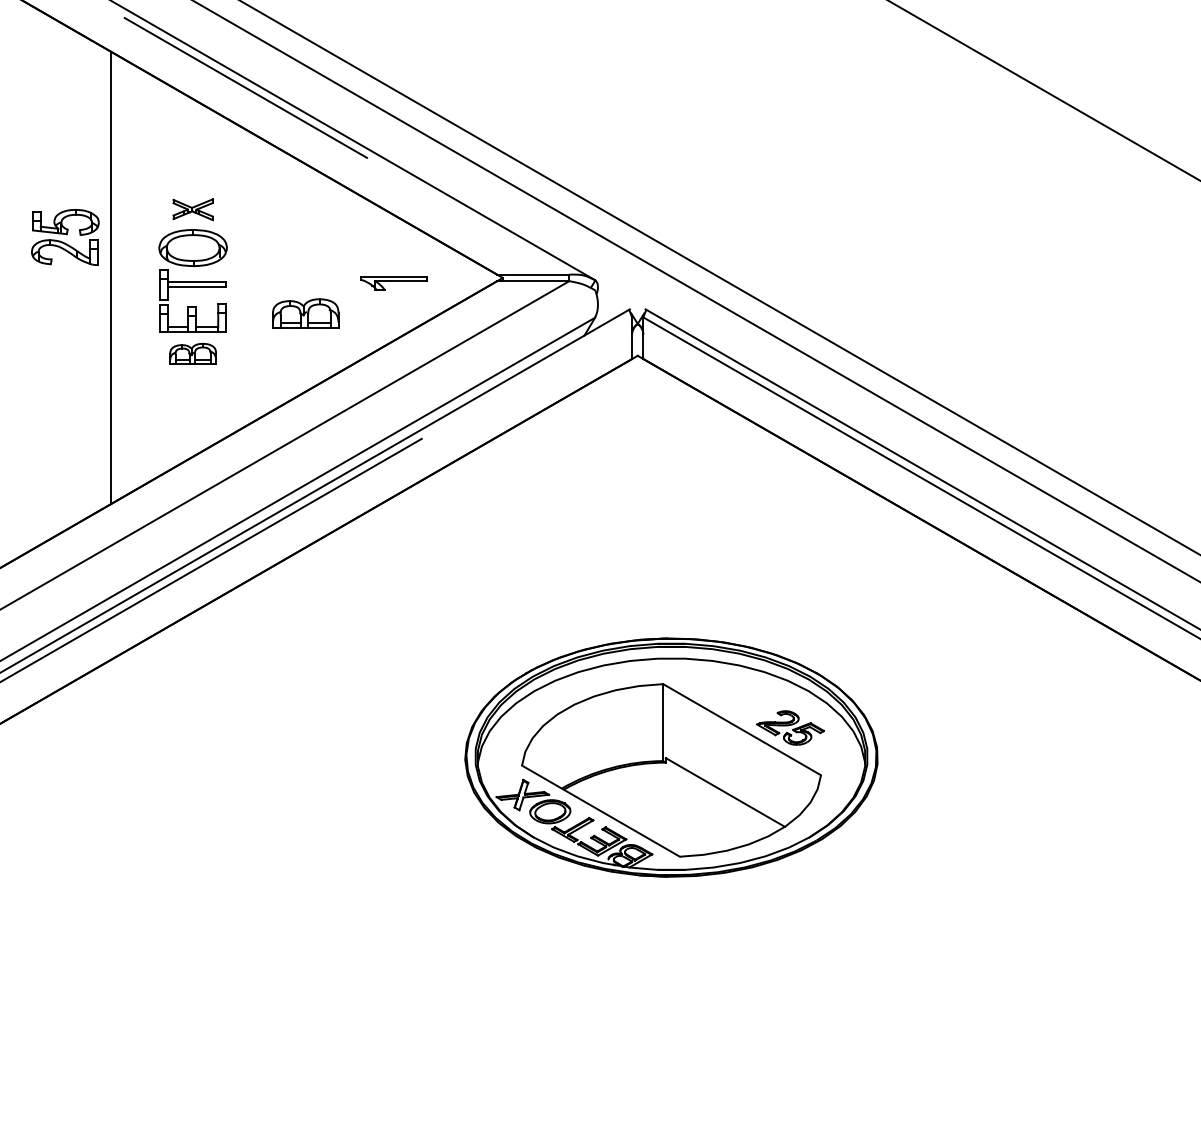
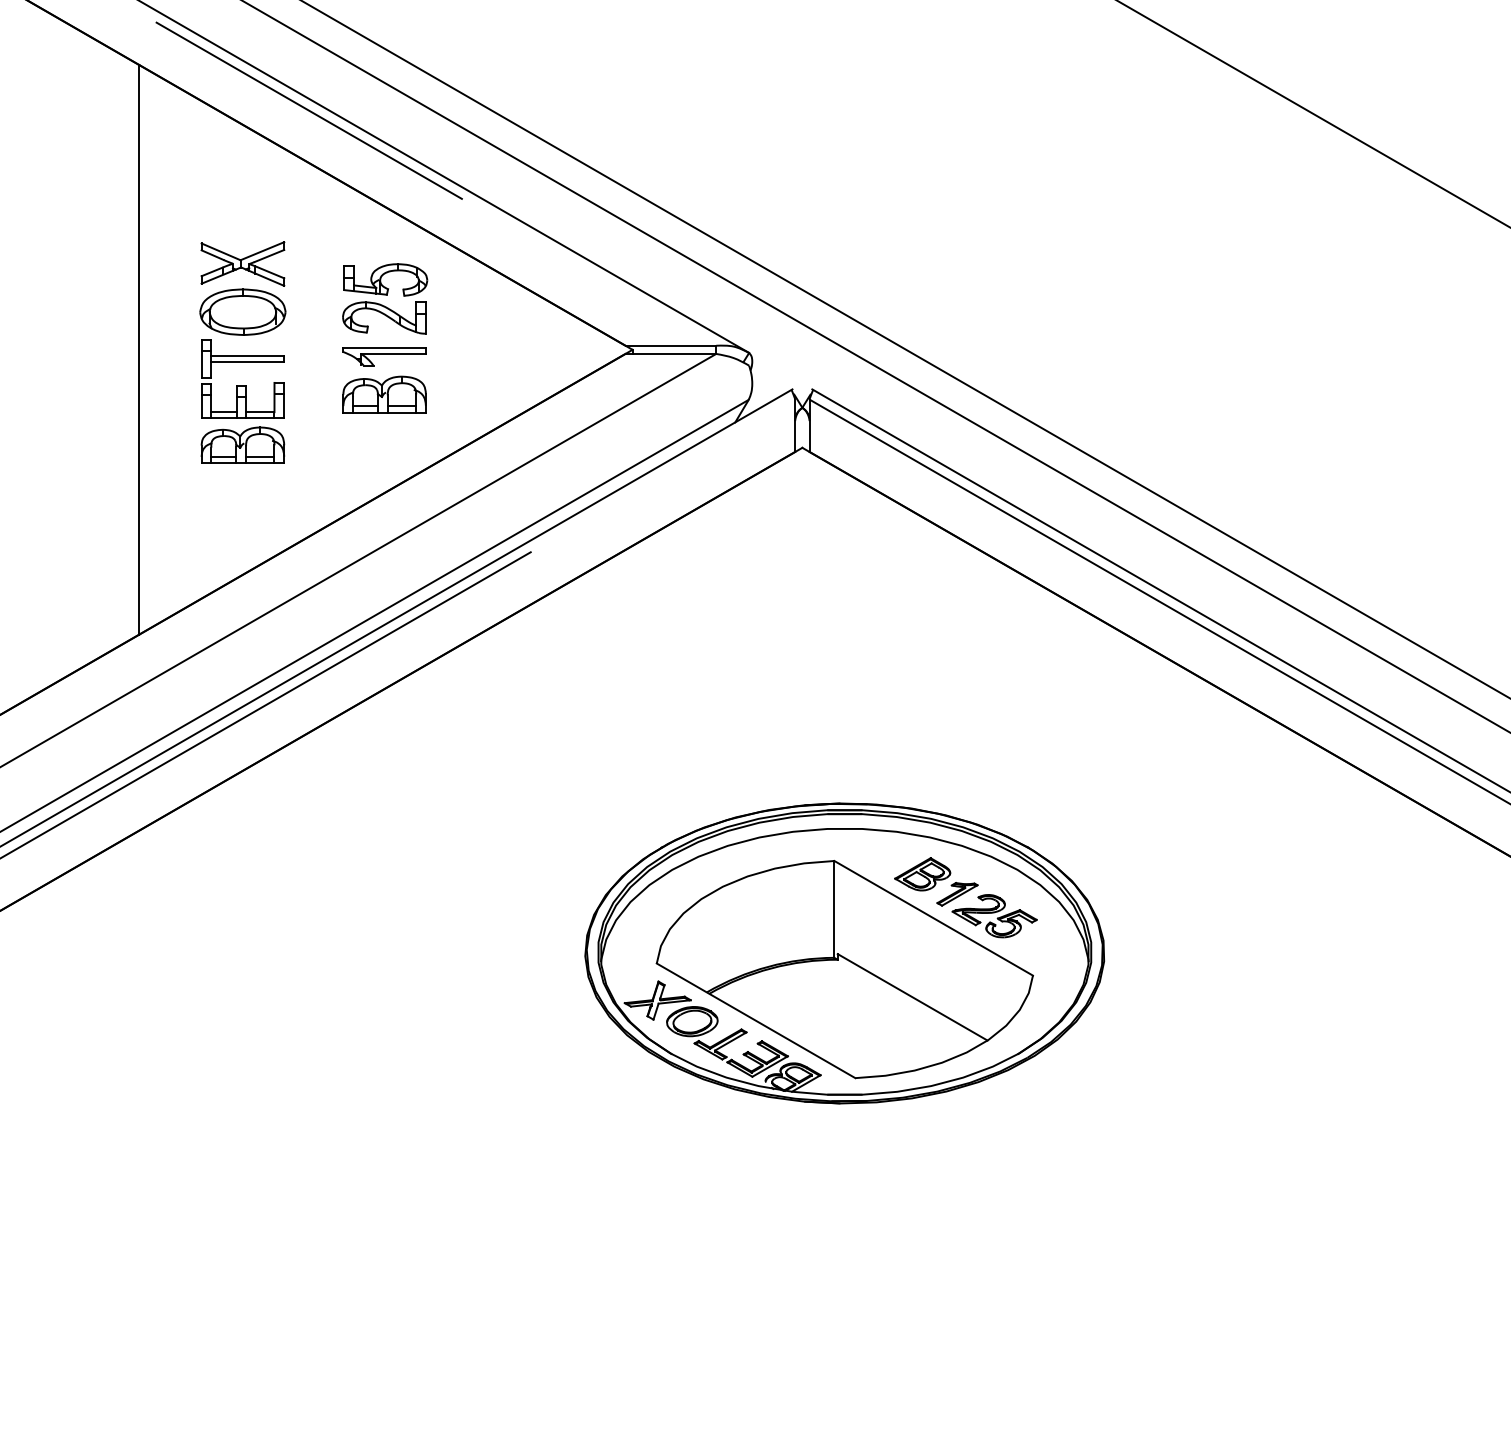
part: (192, 209) -> (242, 263), size x1.67
part: (65, 237) -> (385, 298), moved
part: (393, 283) -> (384, 356), moved
part: (192, 353) -> (242, 444), size x1.43
part: (744, 700) -> (936, 881), added

